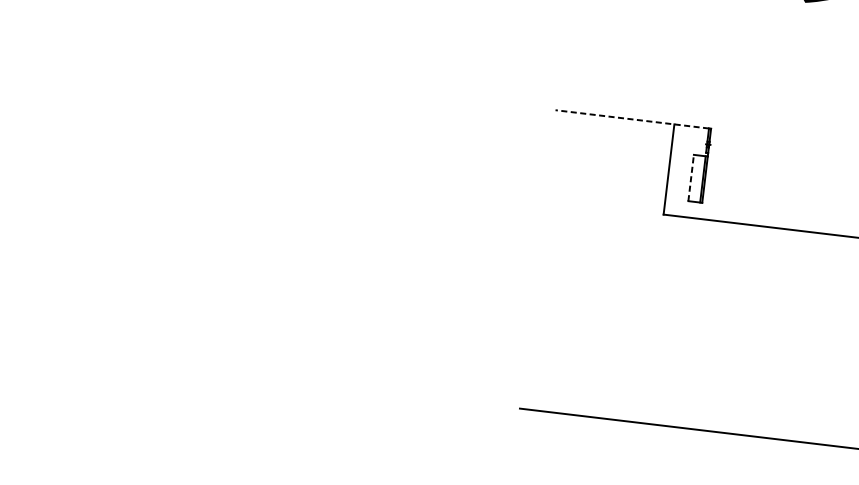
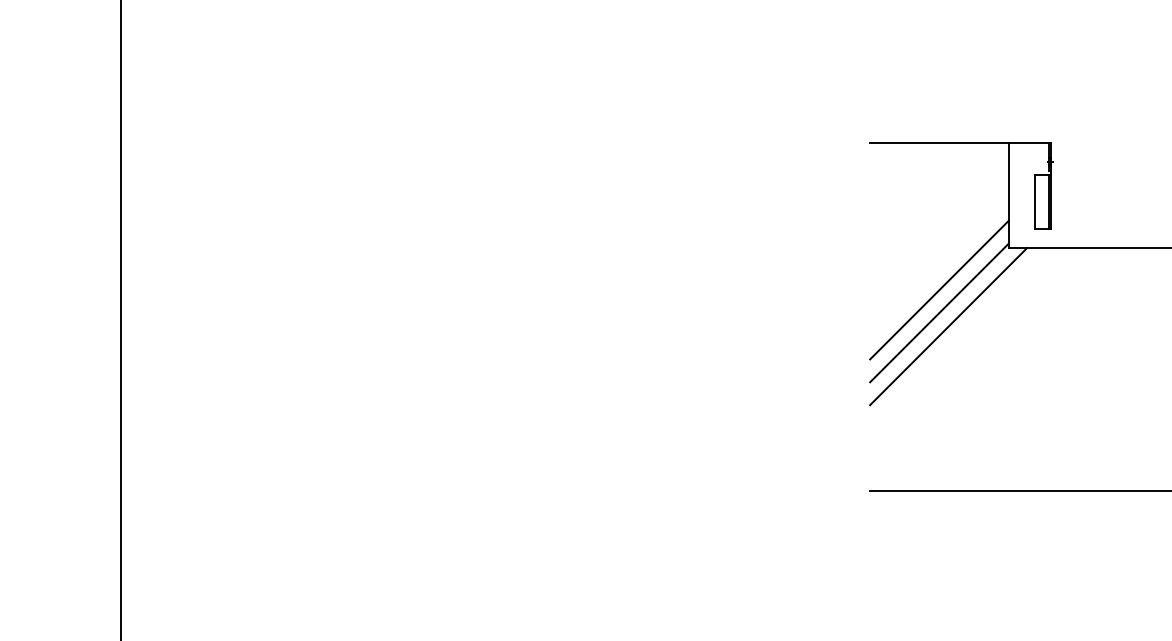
line: (632, 119) -> (959, 143), dashed -> solid
line: (691, 178) -> (1035, 202), dashed -> solid
line: (599, 243) -> (939, 290), added
line: (597, 262) -> (939, 312), added
line: (604, 275) -> (948, 326), added

